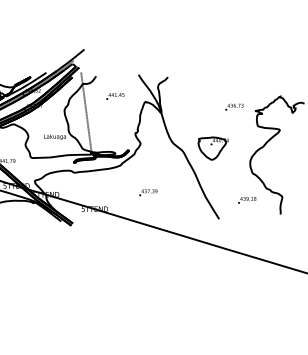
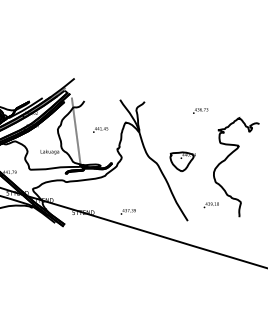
text: (115, 95) -> (100, 129), moved
text: (234, 106) -> (200, 110), moved
text: (147, 192) -> (127, 211), moved

